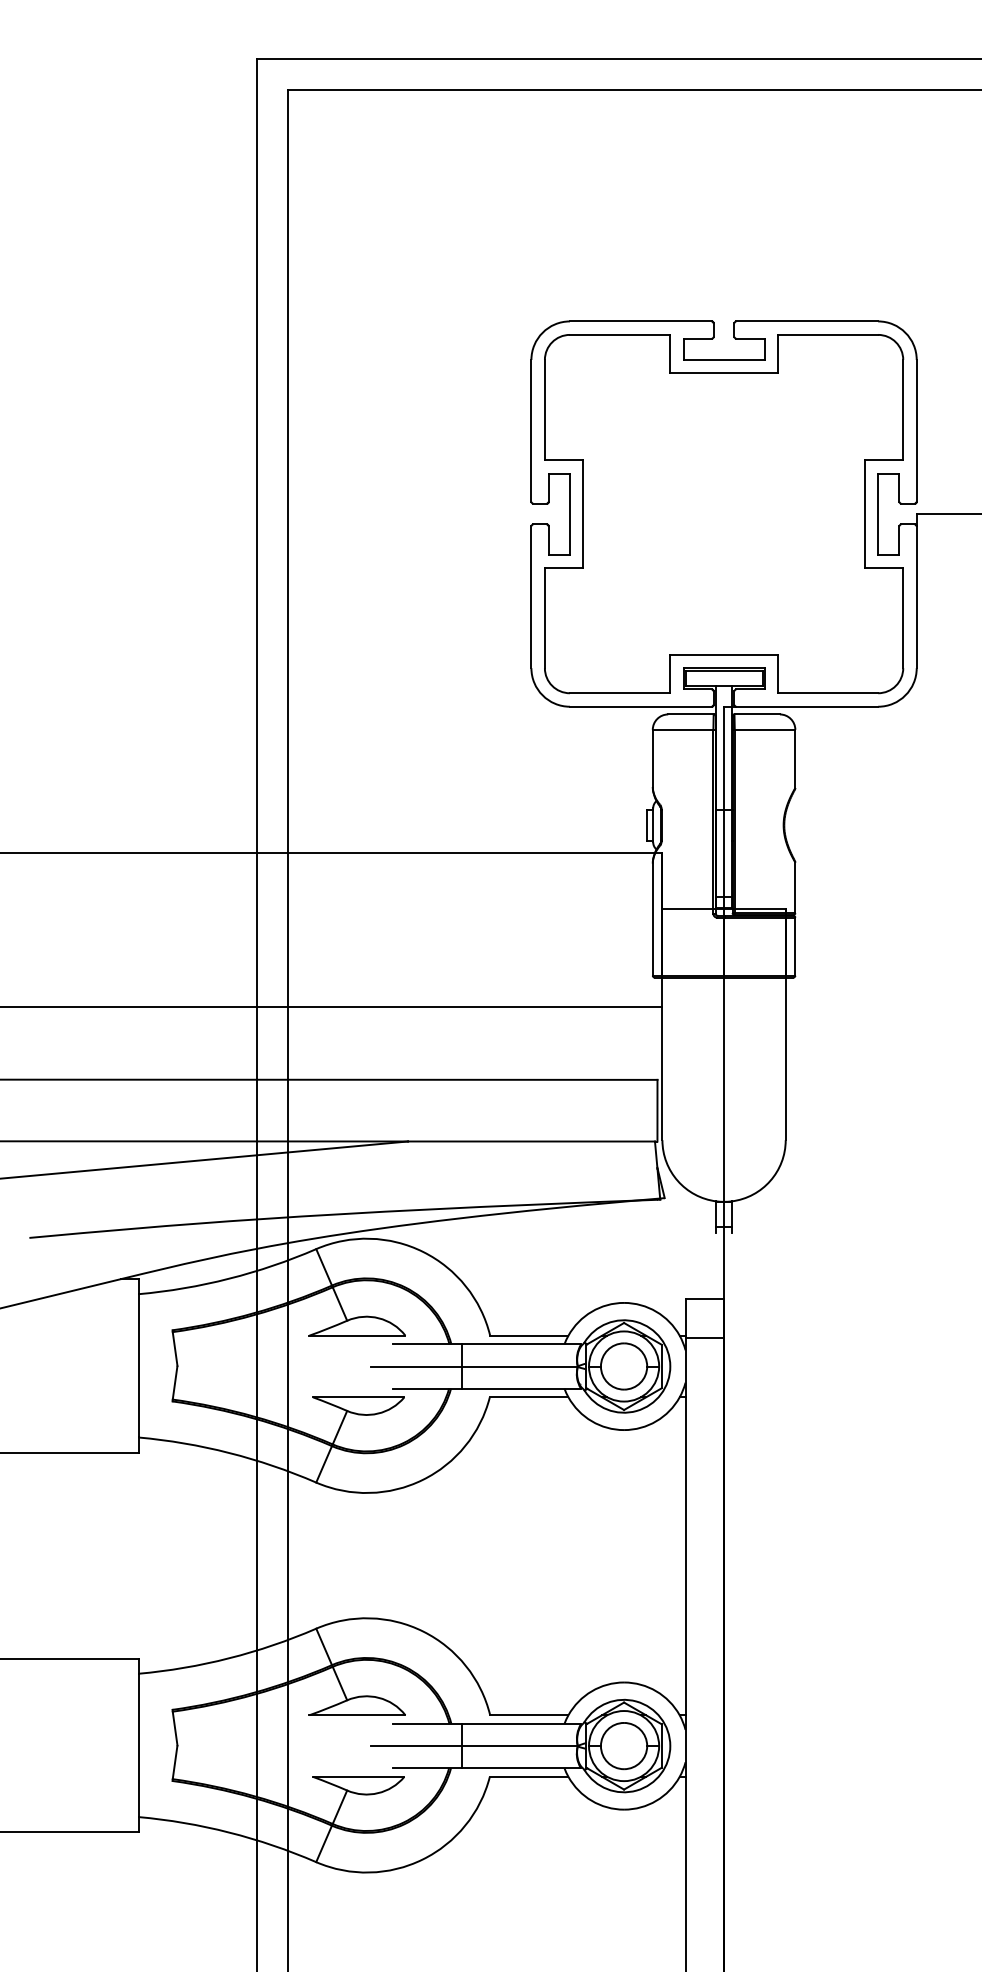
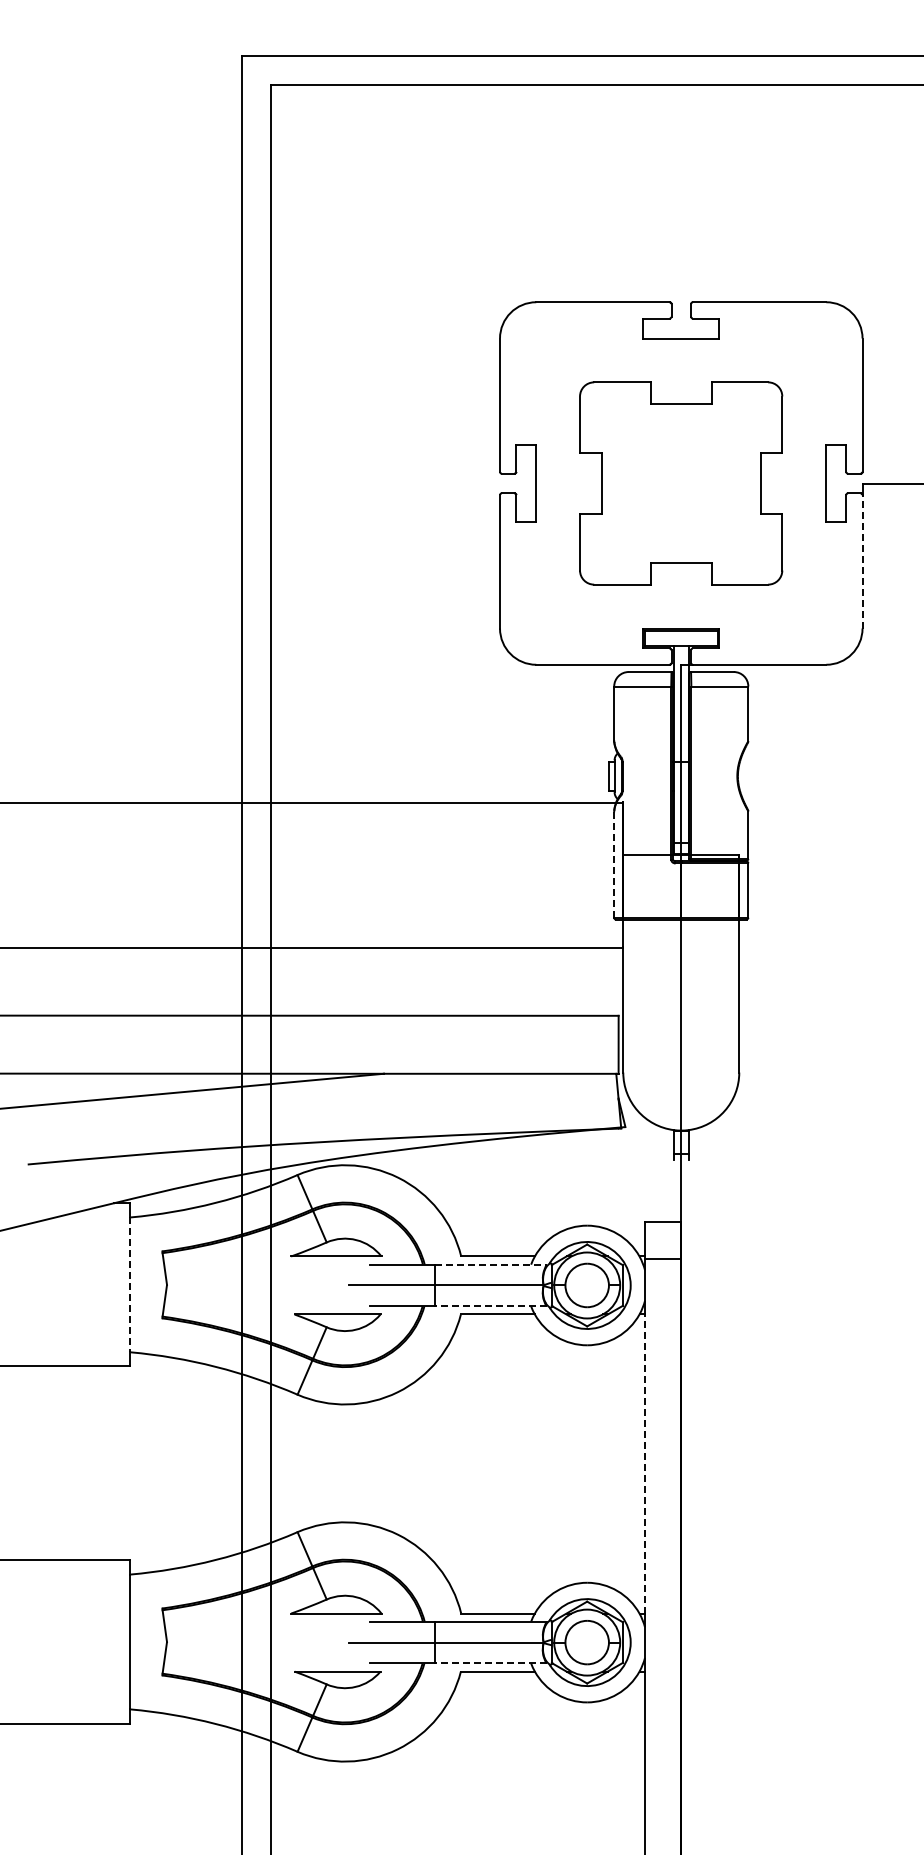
part: (723, 514) -> (680, 483), size x0.6
line: (916, 596) -> (862, 561), solid -> dashed
line: (653, 919) -> (614, 864), solid -> dashed
line: (521, 1344) -> (490, 1264), solid -> dashed
line: (138, 1366) -> (130, 1285), solid -> dashed
line: (521, 1388) -> (490, 1306), solid -> dashed
line: (686, 1556) -> (645, 1464), solid -> dashed
line: (521, 1768) -> (490, 1663), solid -> dashed

